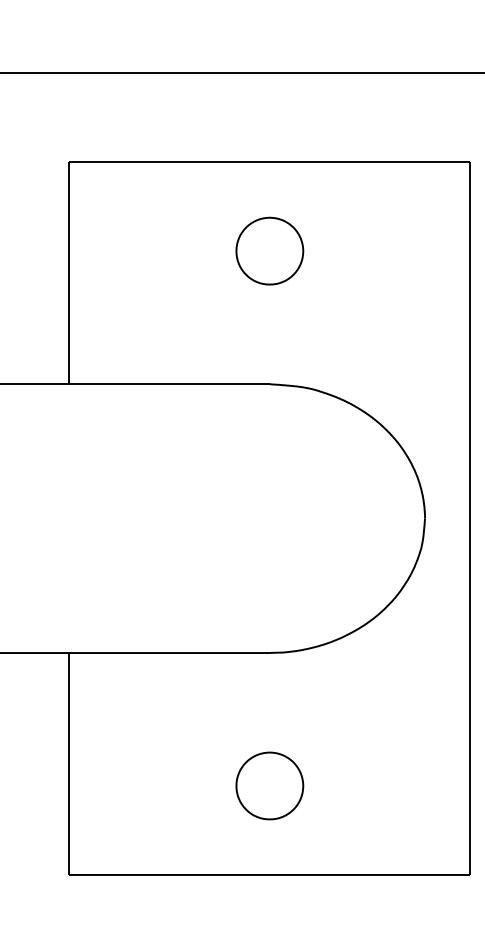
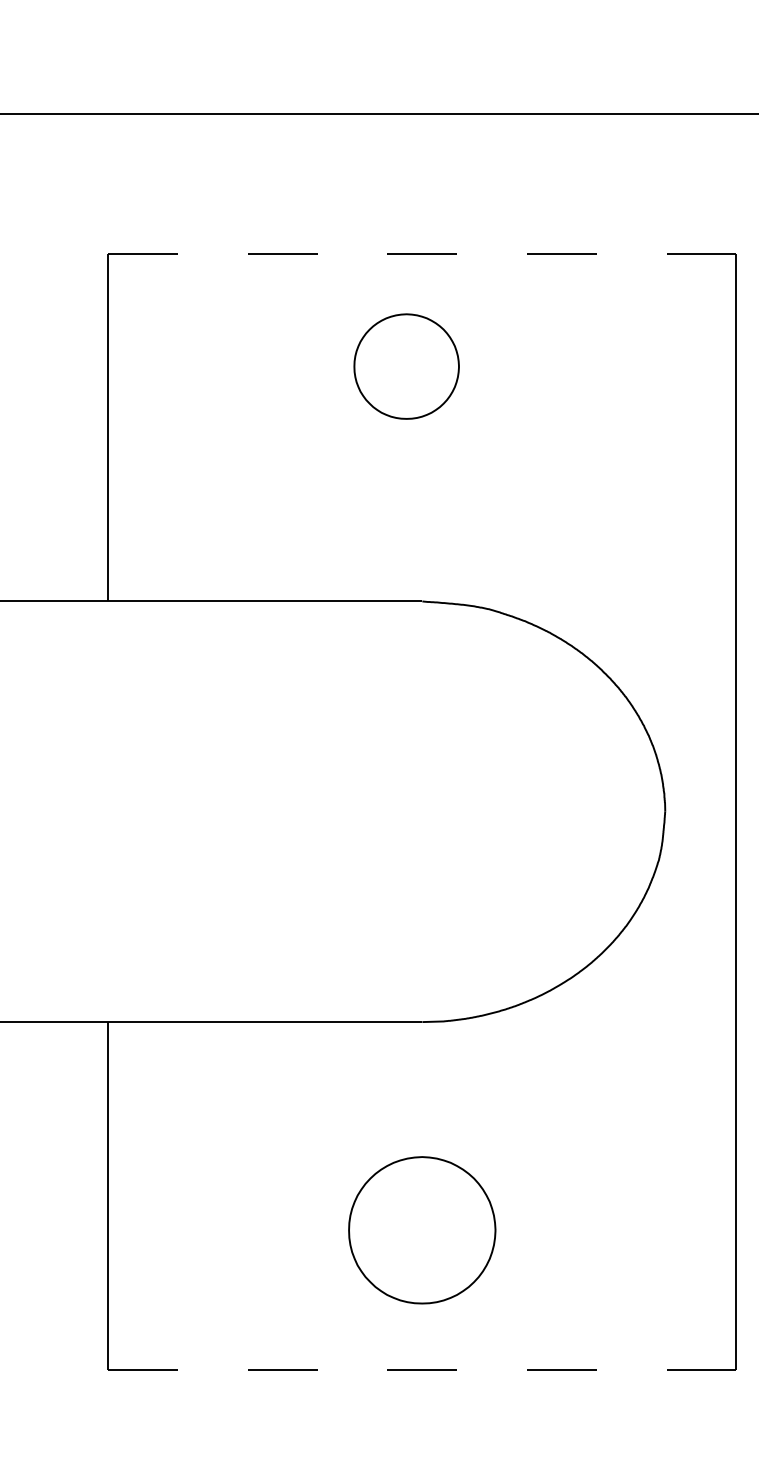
line: (269, 162) -> (421, 254), solid -> dashed
part: (269, 250) -> (406, 365), moved
part: (269, 785) -> (421, 1229), size x1.4
line: (269, 875) -> (421, 1370), solid -> dashed

